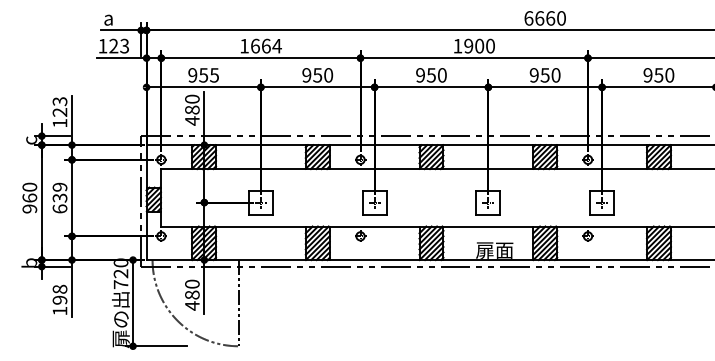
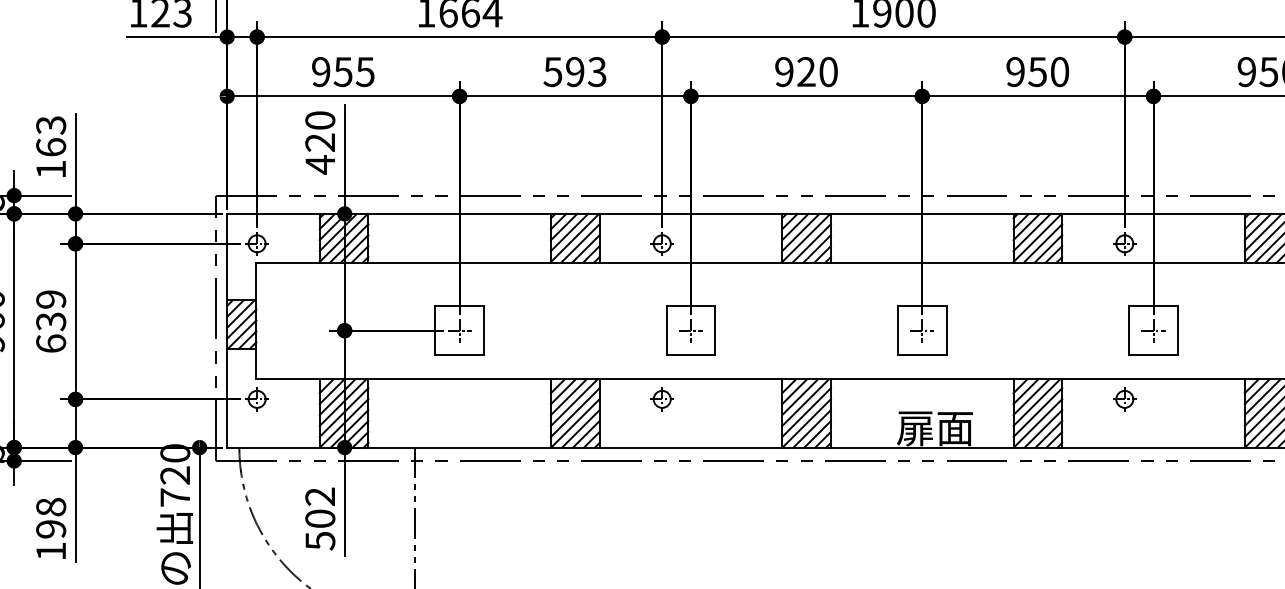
text: (317, 75) -> (574, 72), 950 -> 593
text: (430, 75) -> (804, 72), 950 -> 920
text: (192, 109) -> (320, 141), 480 -> 420
text: (59, 111) -> (50, 145), 123 -> 163
text: (192, 294) -> (320, 517), 480 -> 502

